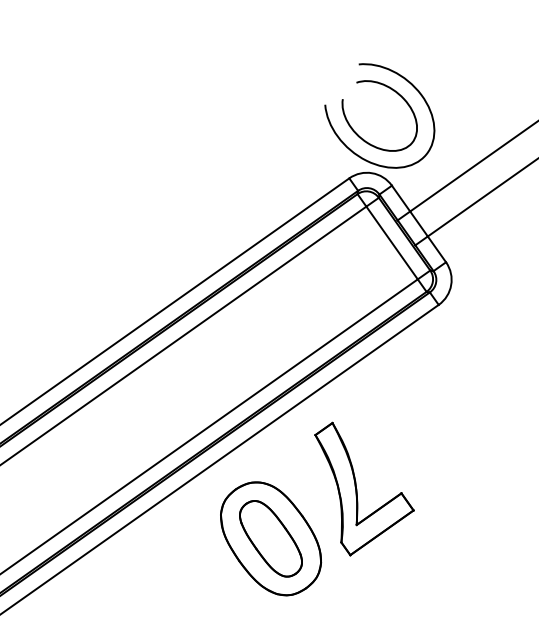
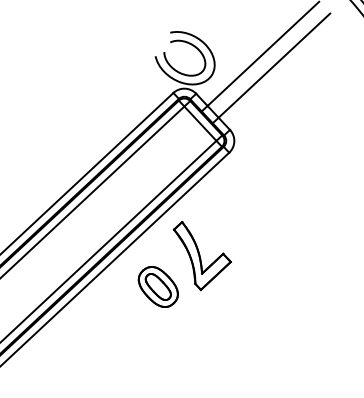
part: (271, 537) -> (158, 286), size x0.7

